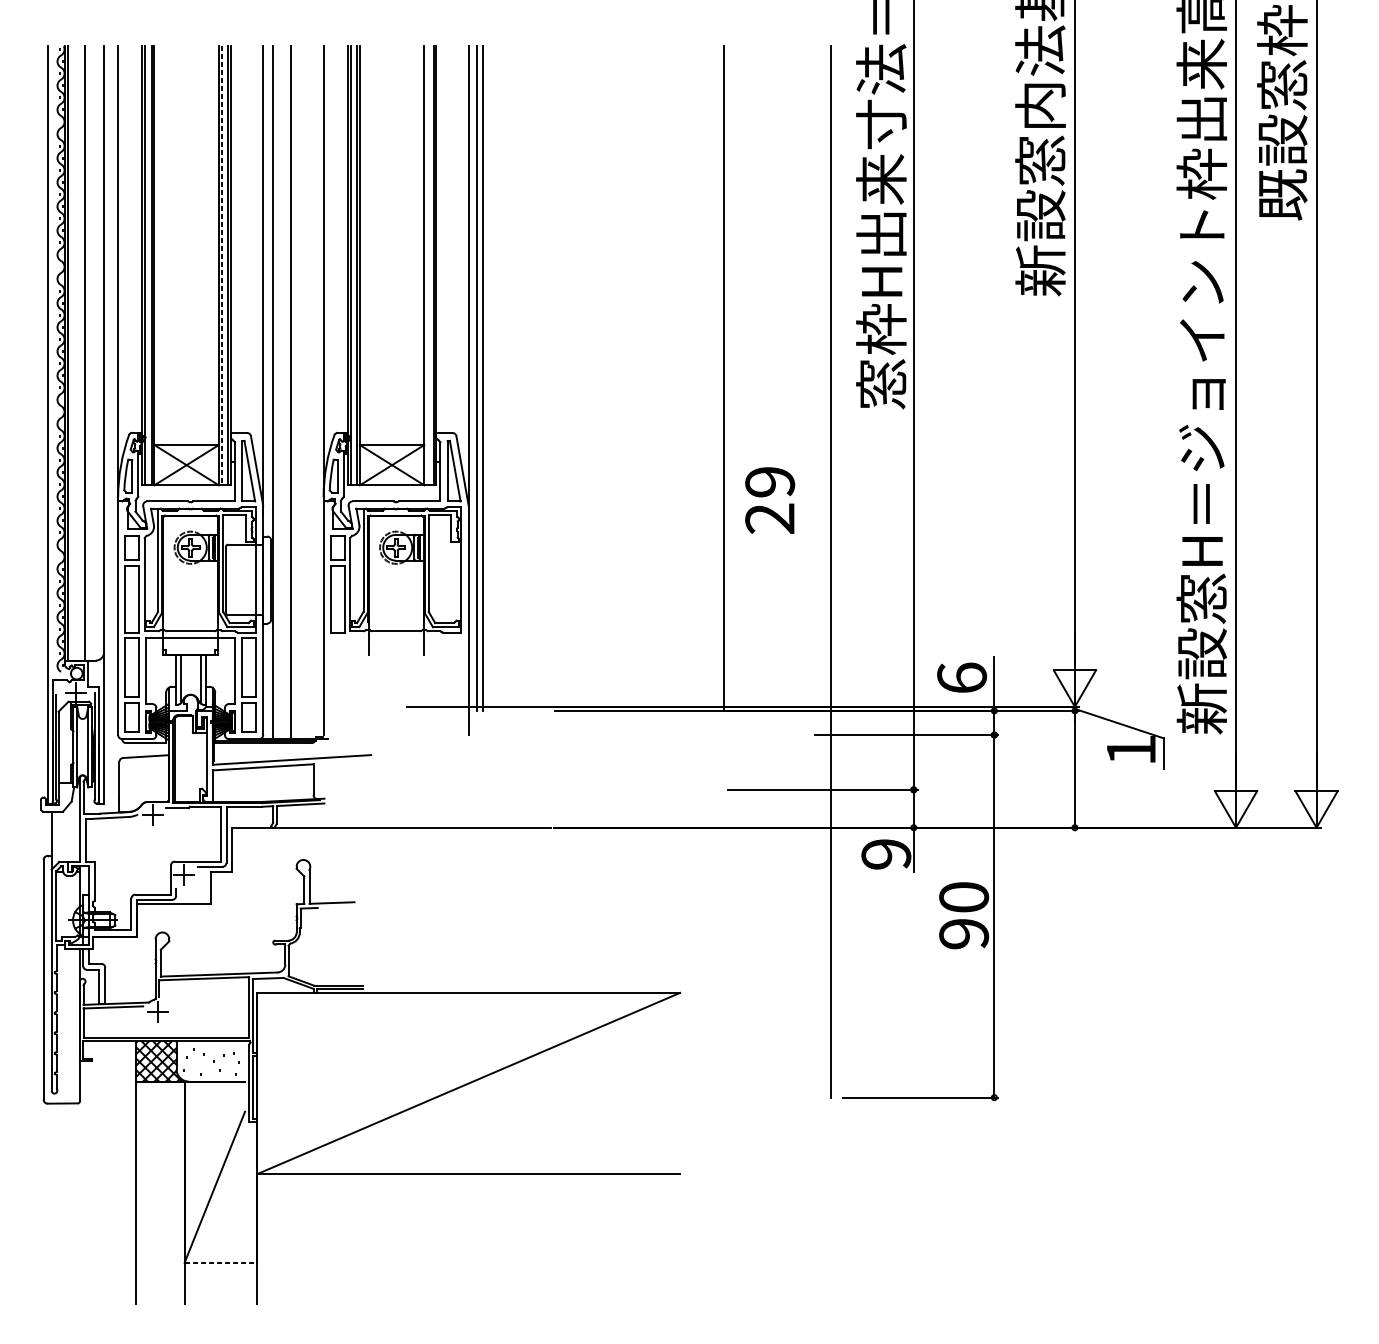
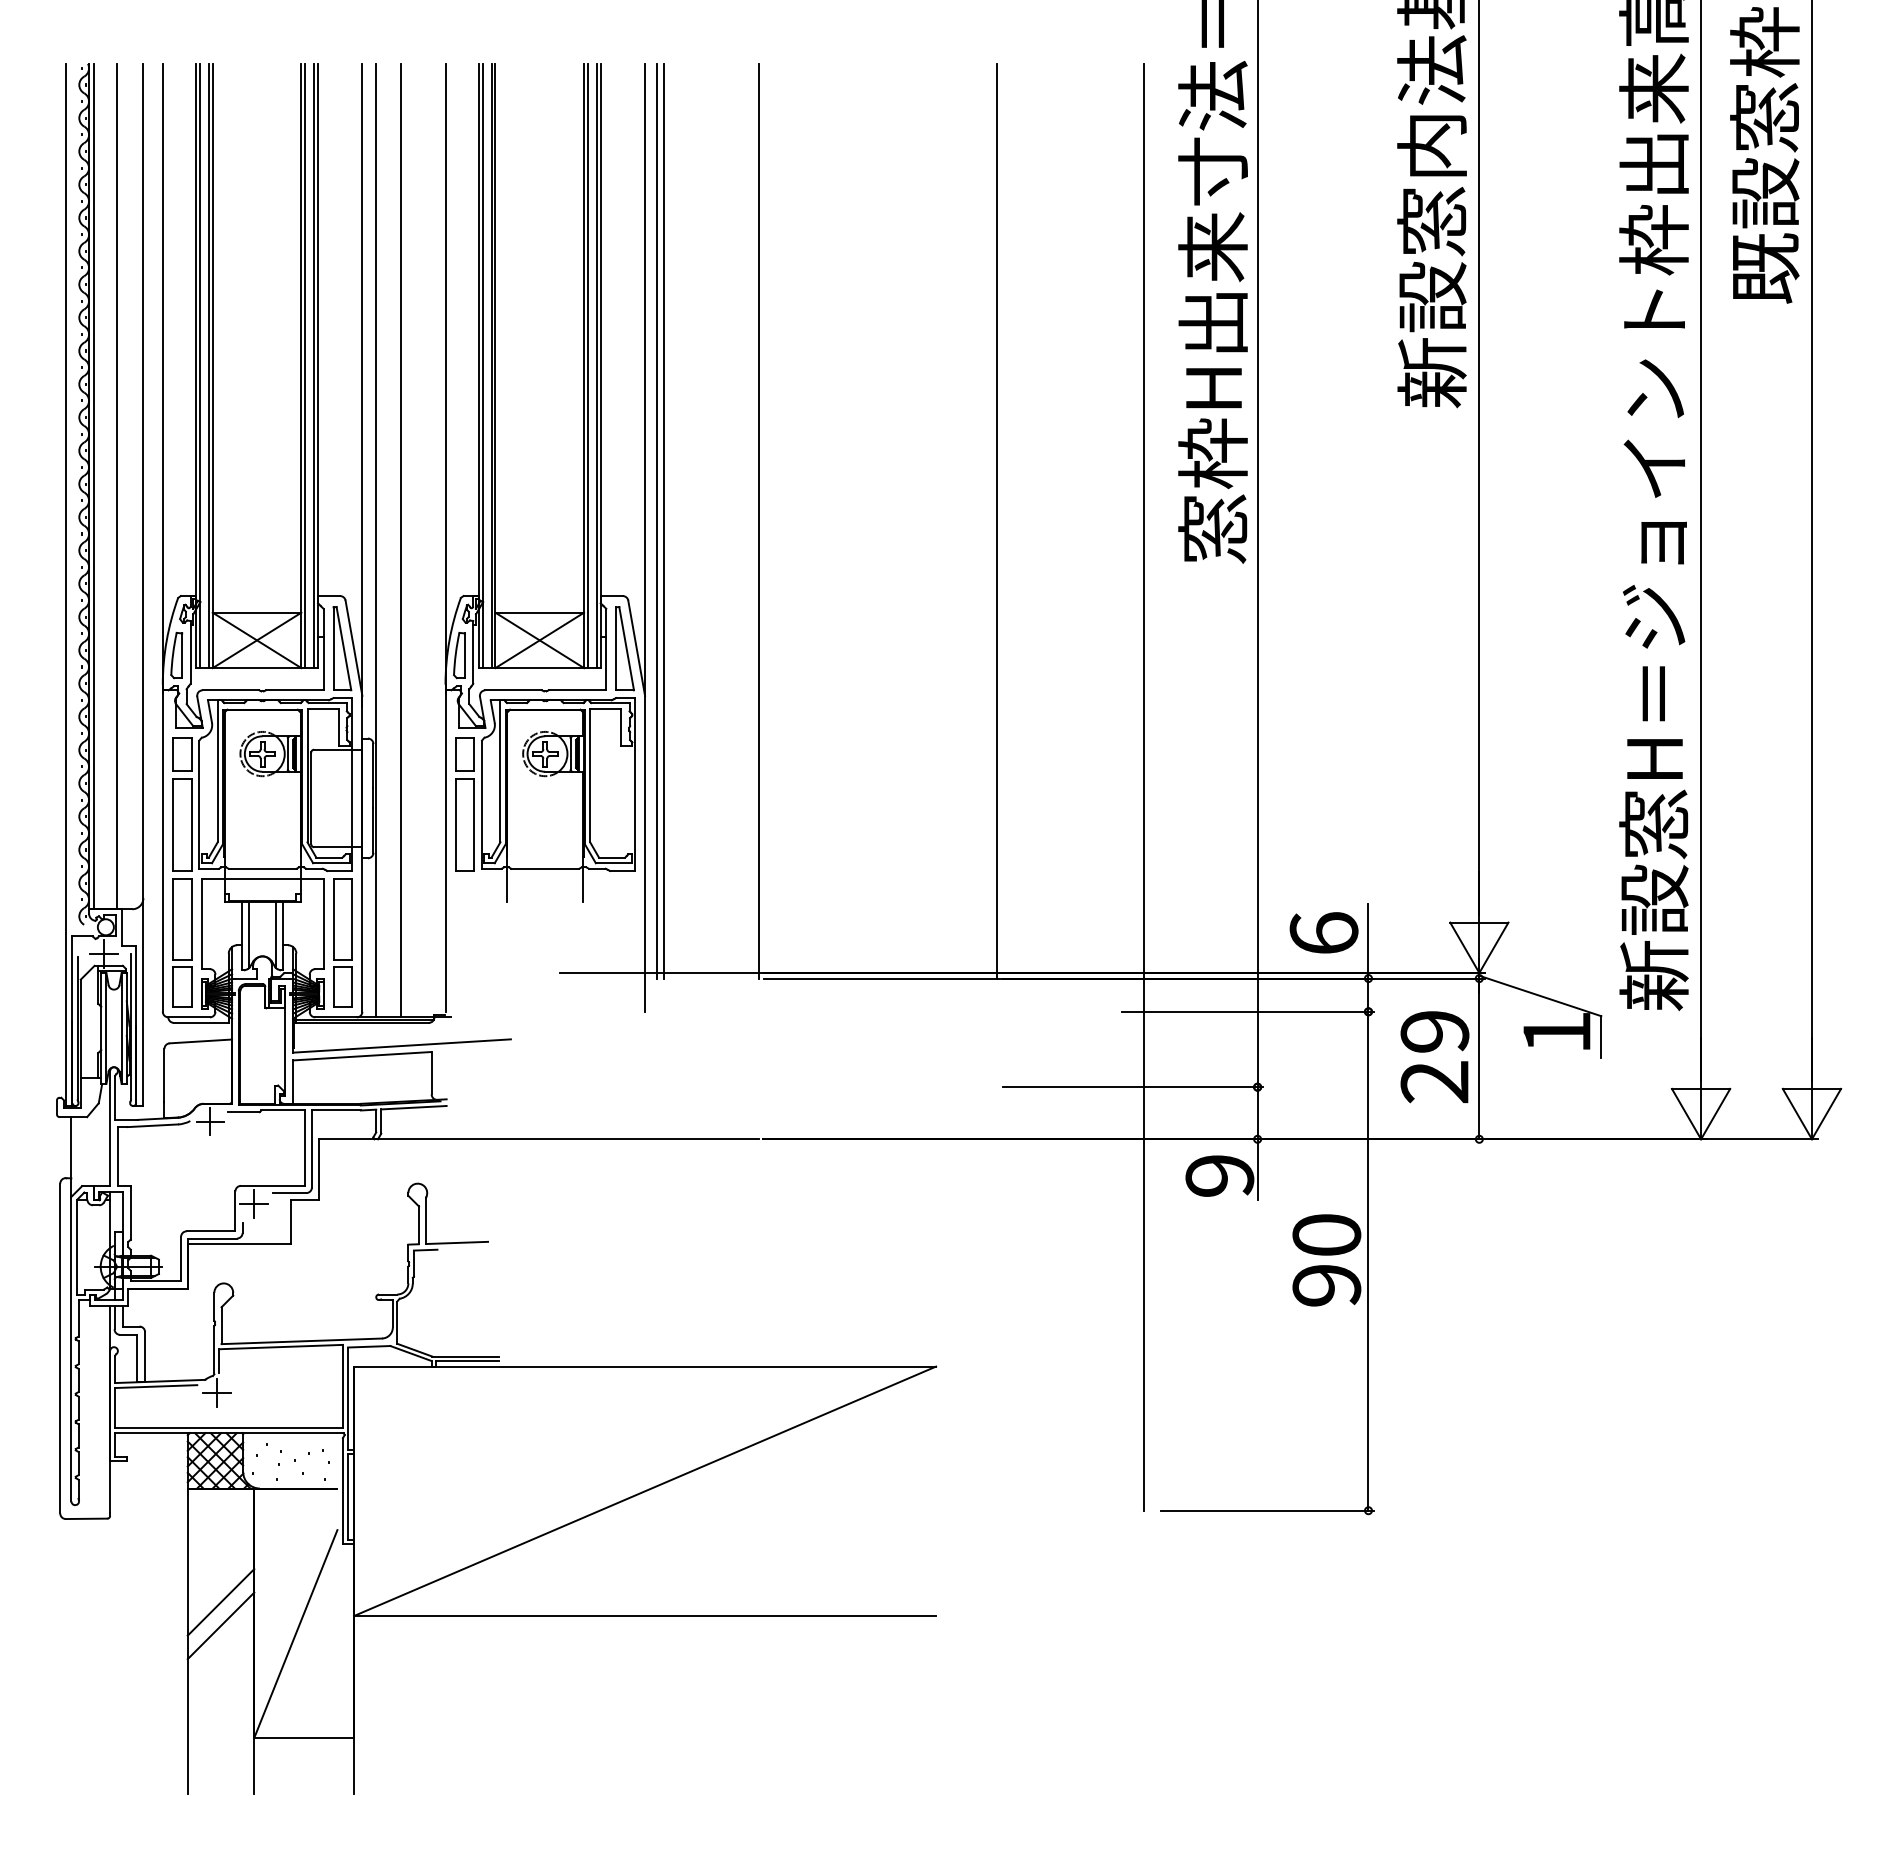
line: (426, 265) -> (587, 365), added
line: (221, 266) -> (305, 366), dashed -> solid
line: (551, 378) -> (758, 520), added
text: (769, 500) -> (1434, 1057), moved
line: (160, 1164) -> (220, 1602), added
line: (160, 1181) -> (220, 1625), added
line: (221, 1262) -> (304, 1737), dashed -> solid

